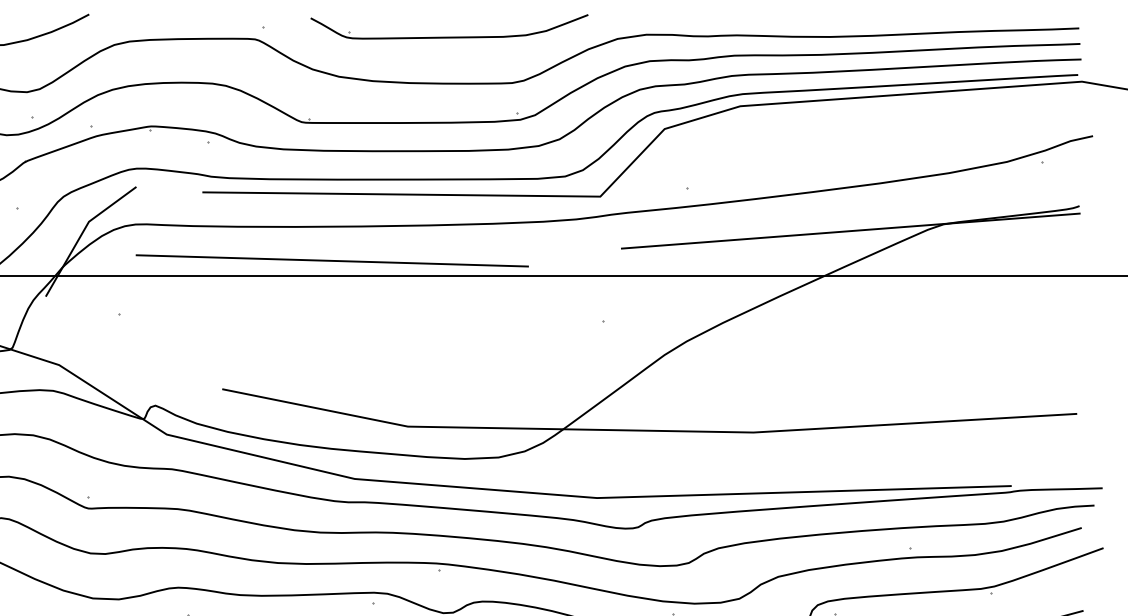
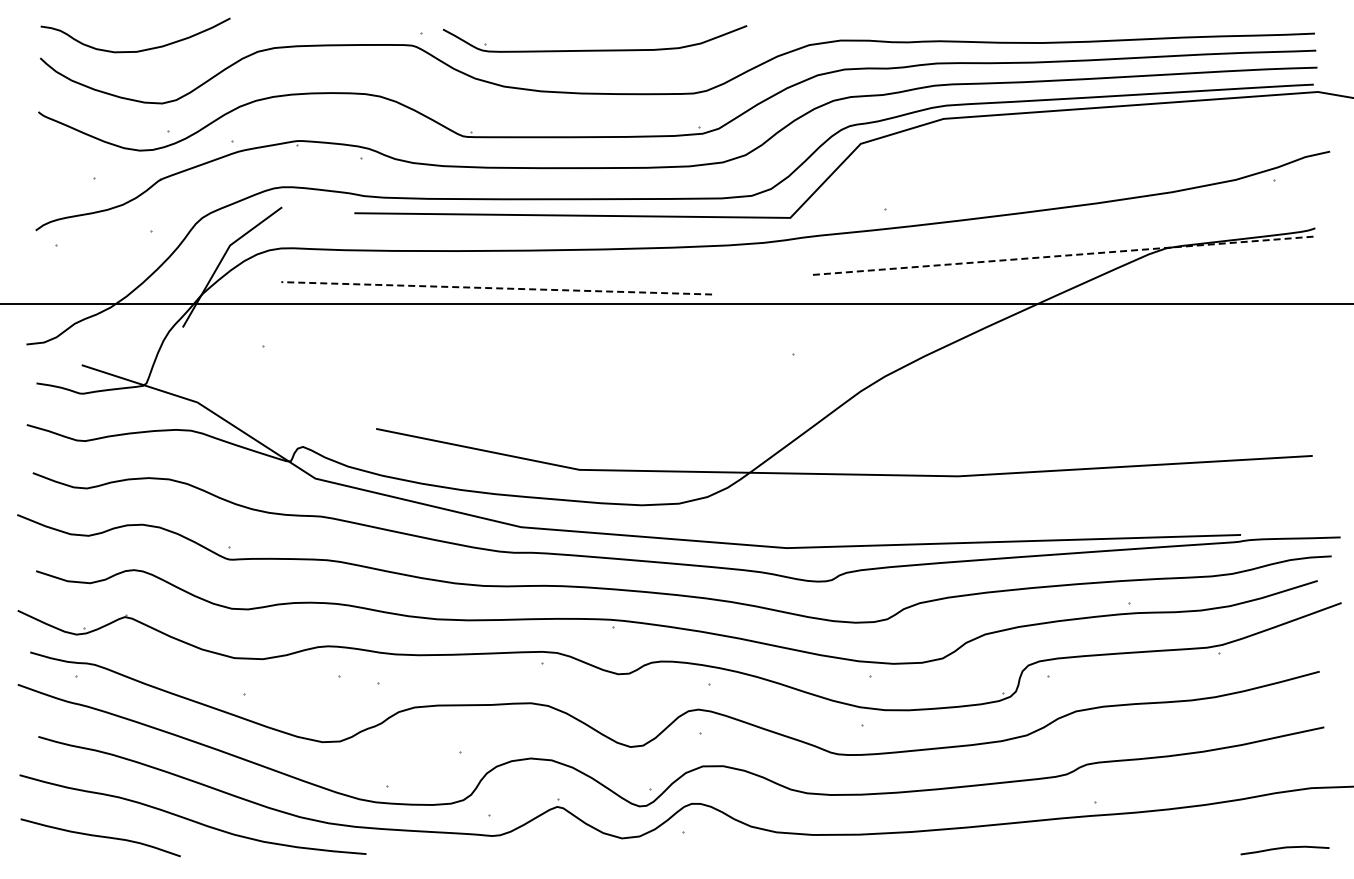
part: (448, 36) -> (594, 49), moved
line: (851, 230) -> (1065, 255), solid -> dashed
line: (332, 261) -> (496, 288), solid -> dashed

